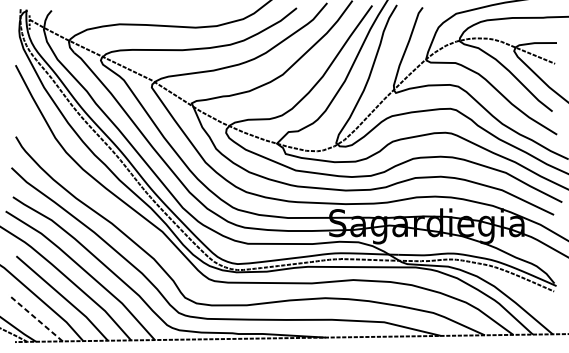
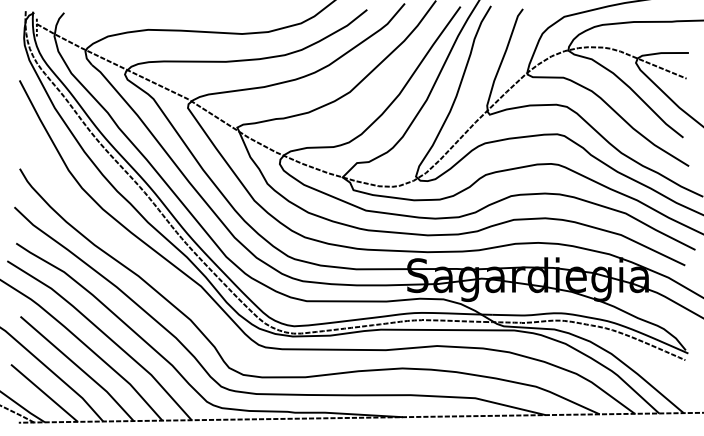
line: (35, 317) -> (44, 392), dashed -> solid

